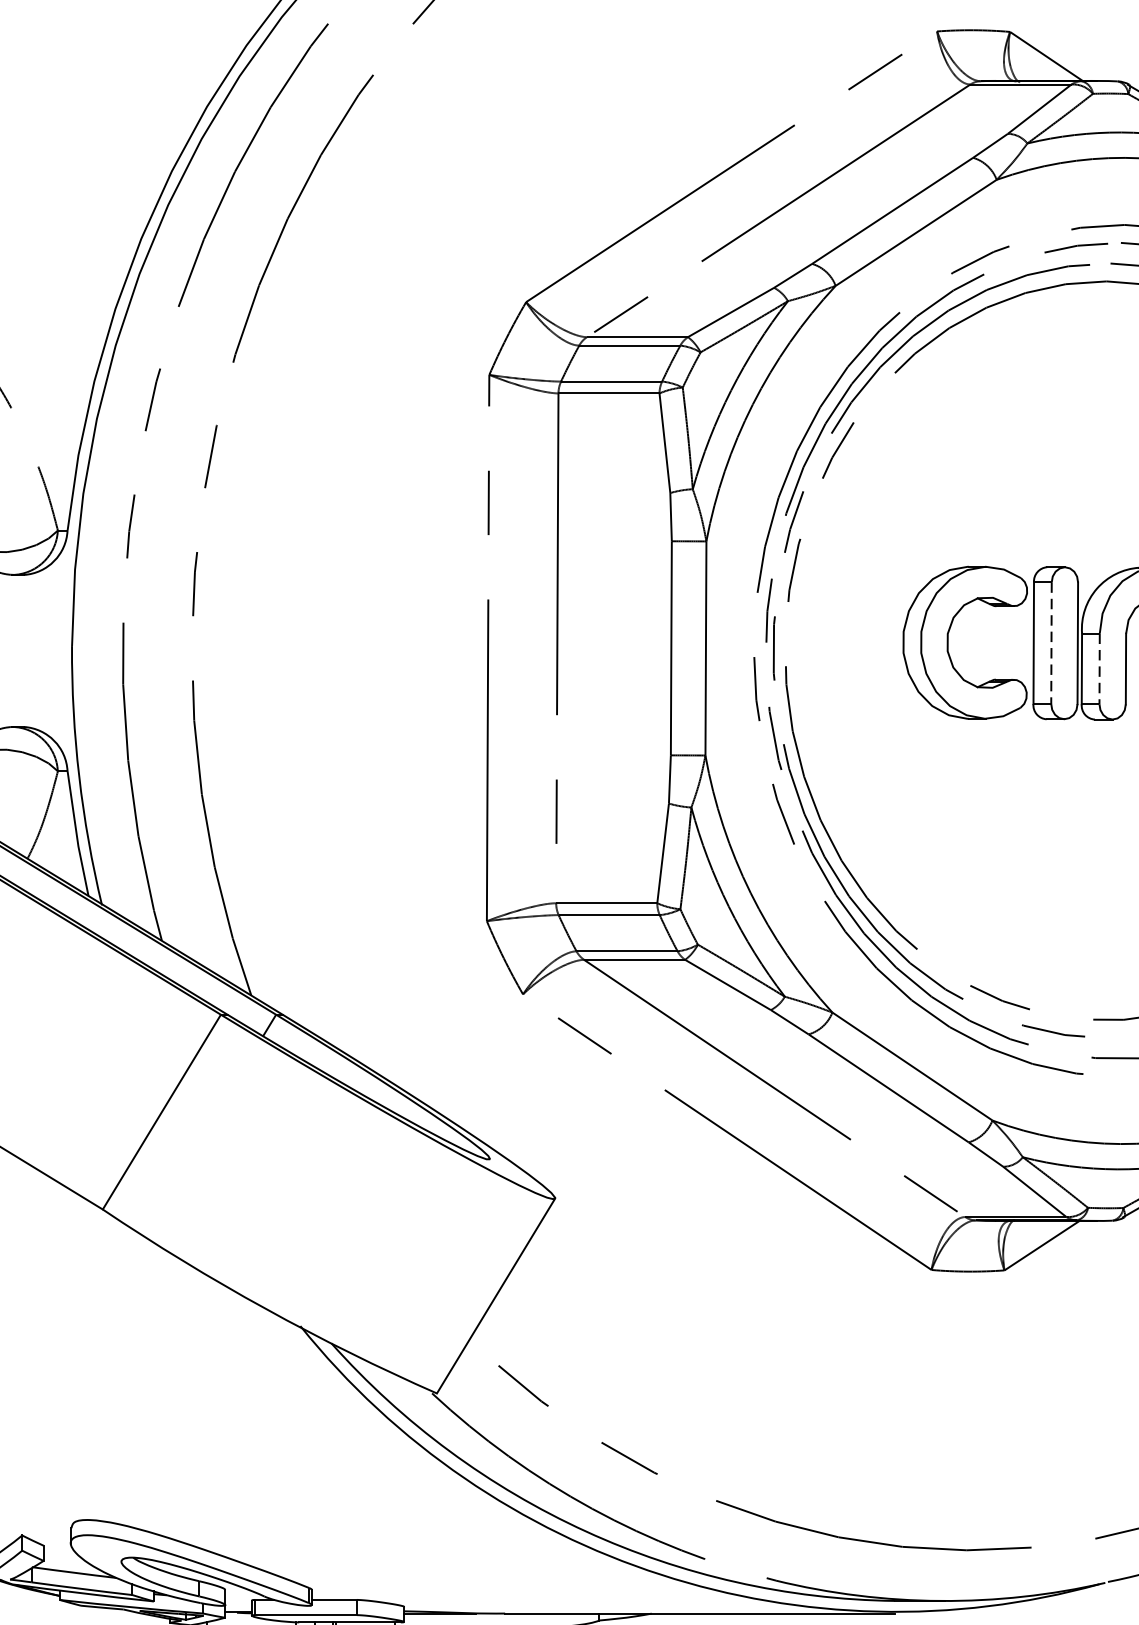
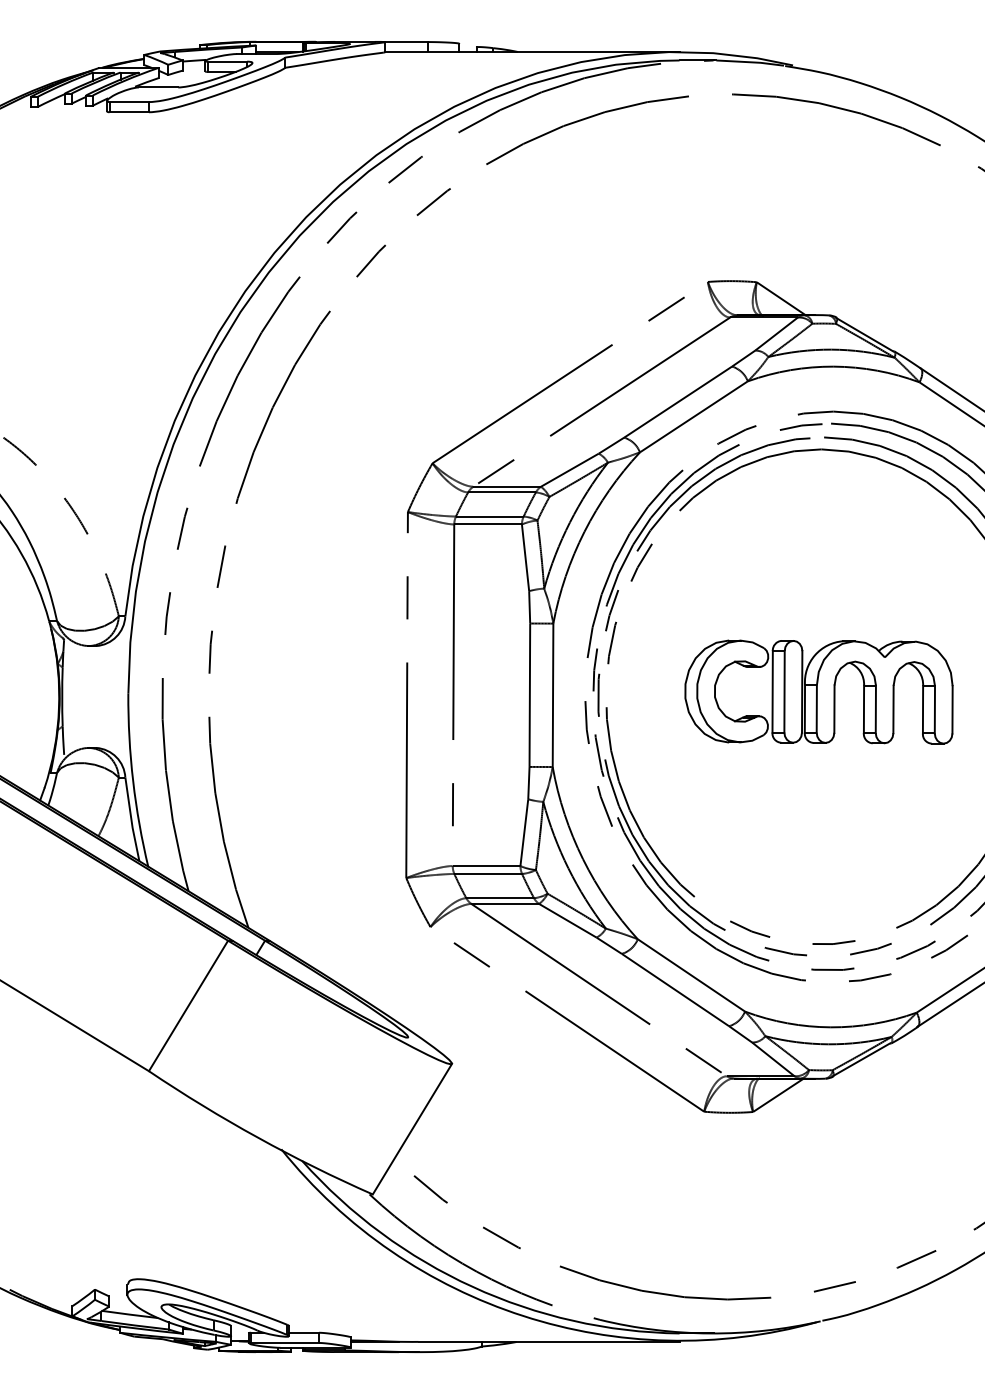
line: (1051, 642) -> (784, 691), dashed -> solid
line: (1099, 669) -> (816, 709), dashed -> solid

